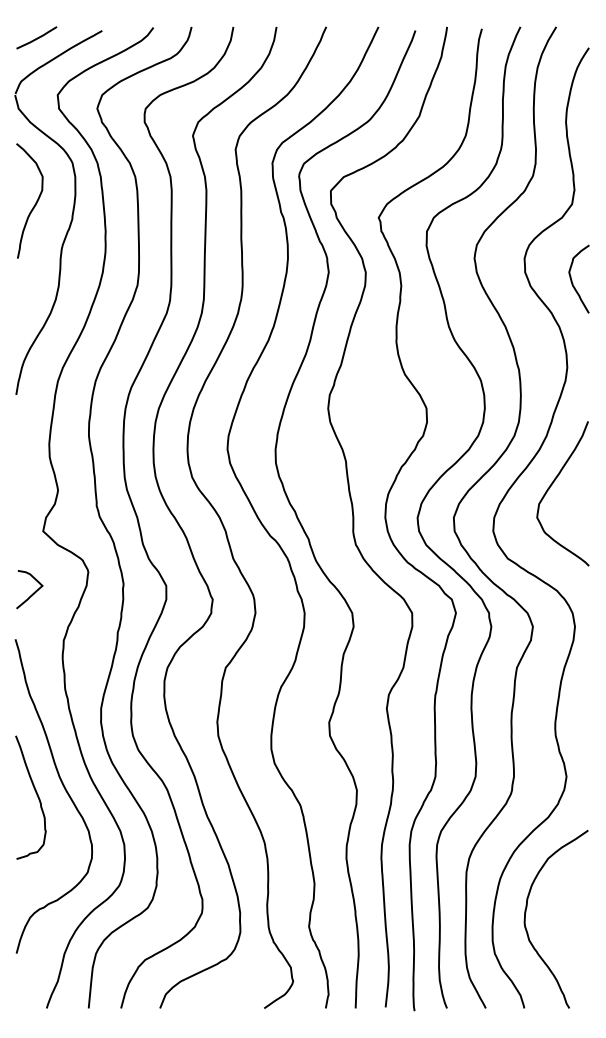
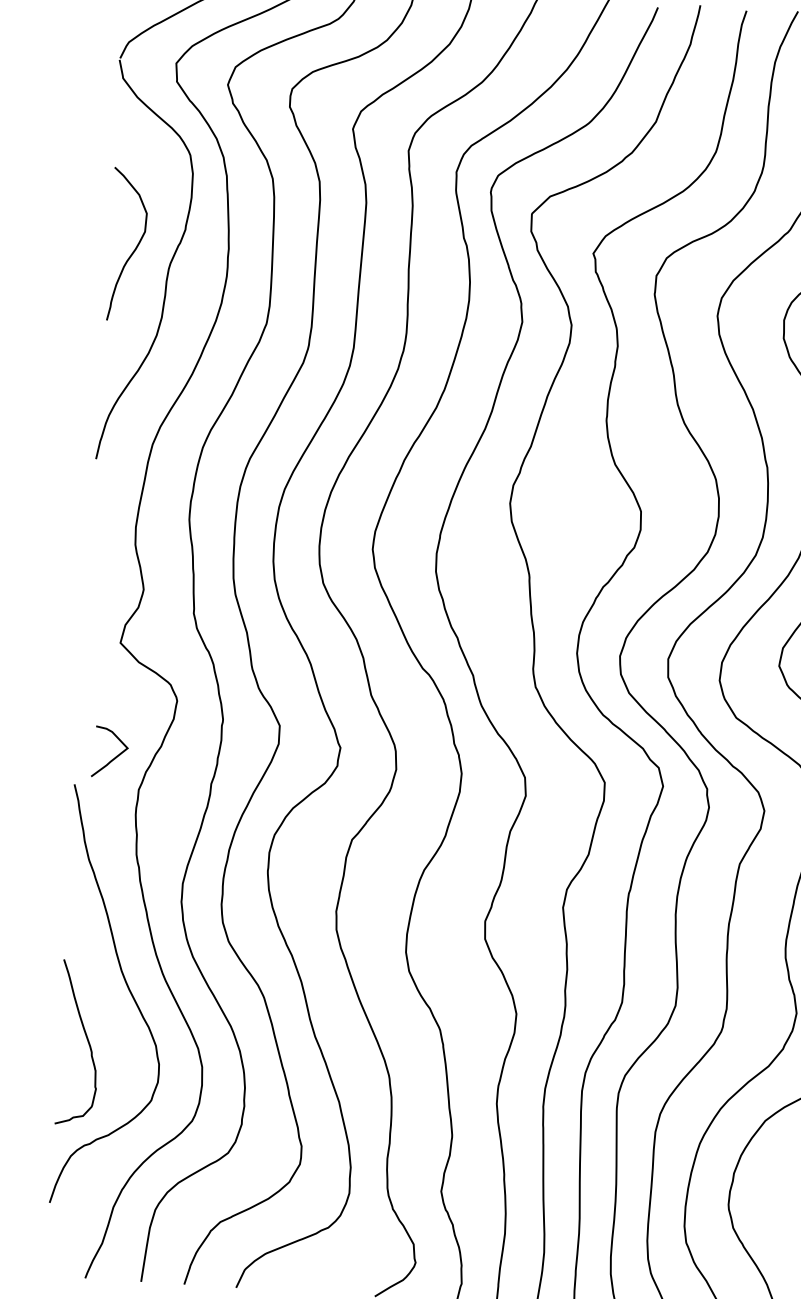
curve: (35, 202) -> (135, 247), moved
curve: (33, 592) -> (115, 756), moved
curve: (36, 795) -> (86, 1040), moved

